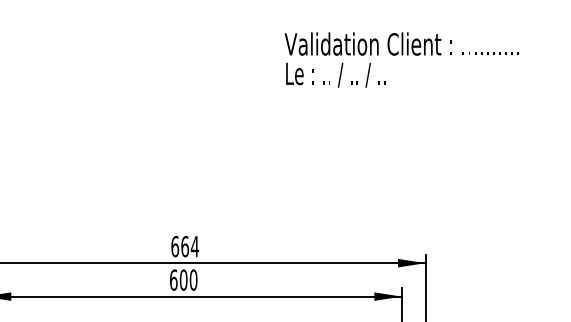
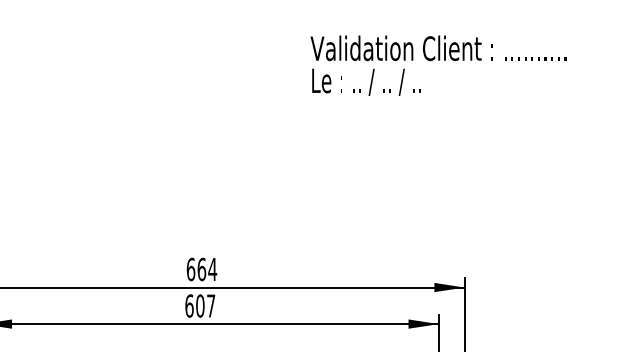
text: (193, 279) -> (211, 305), 600 -> 607

